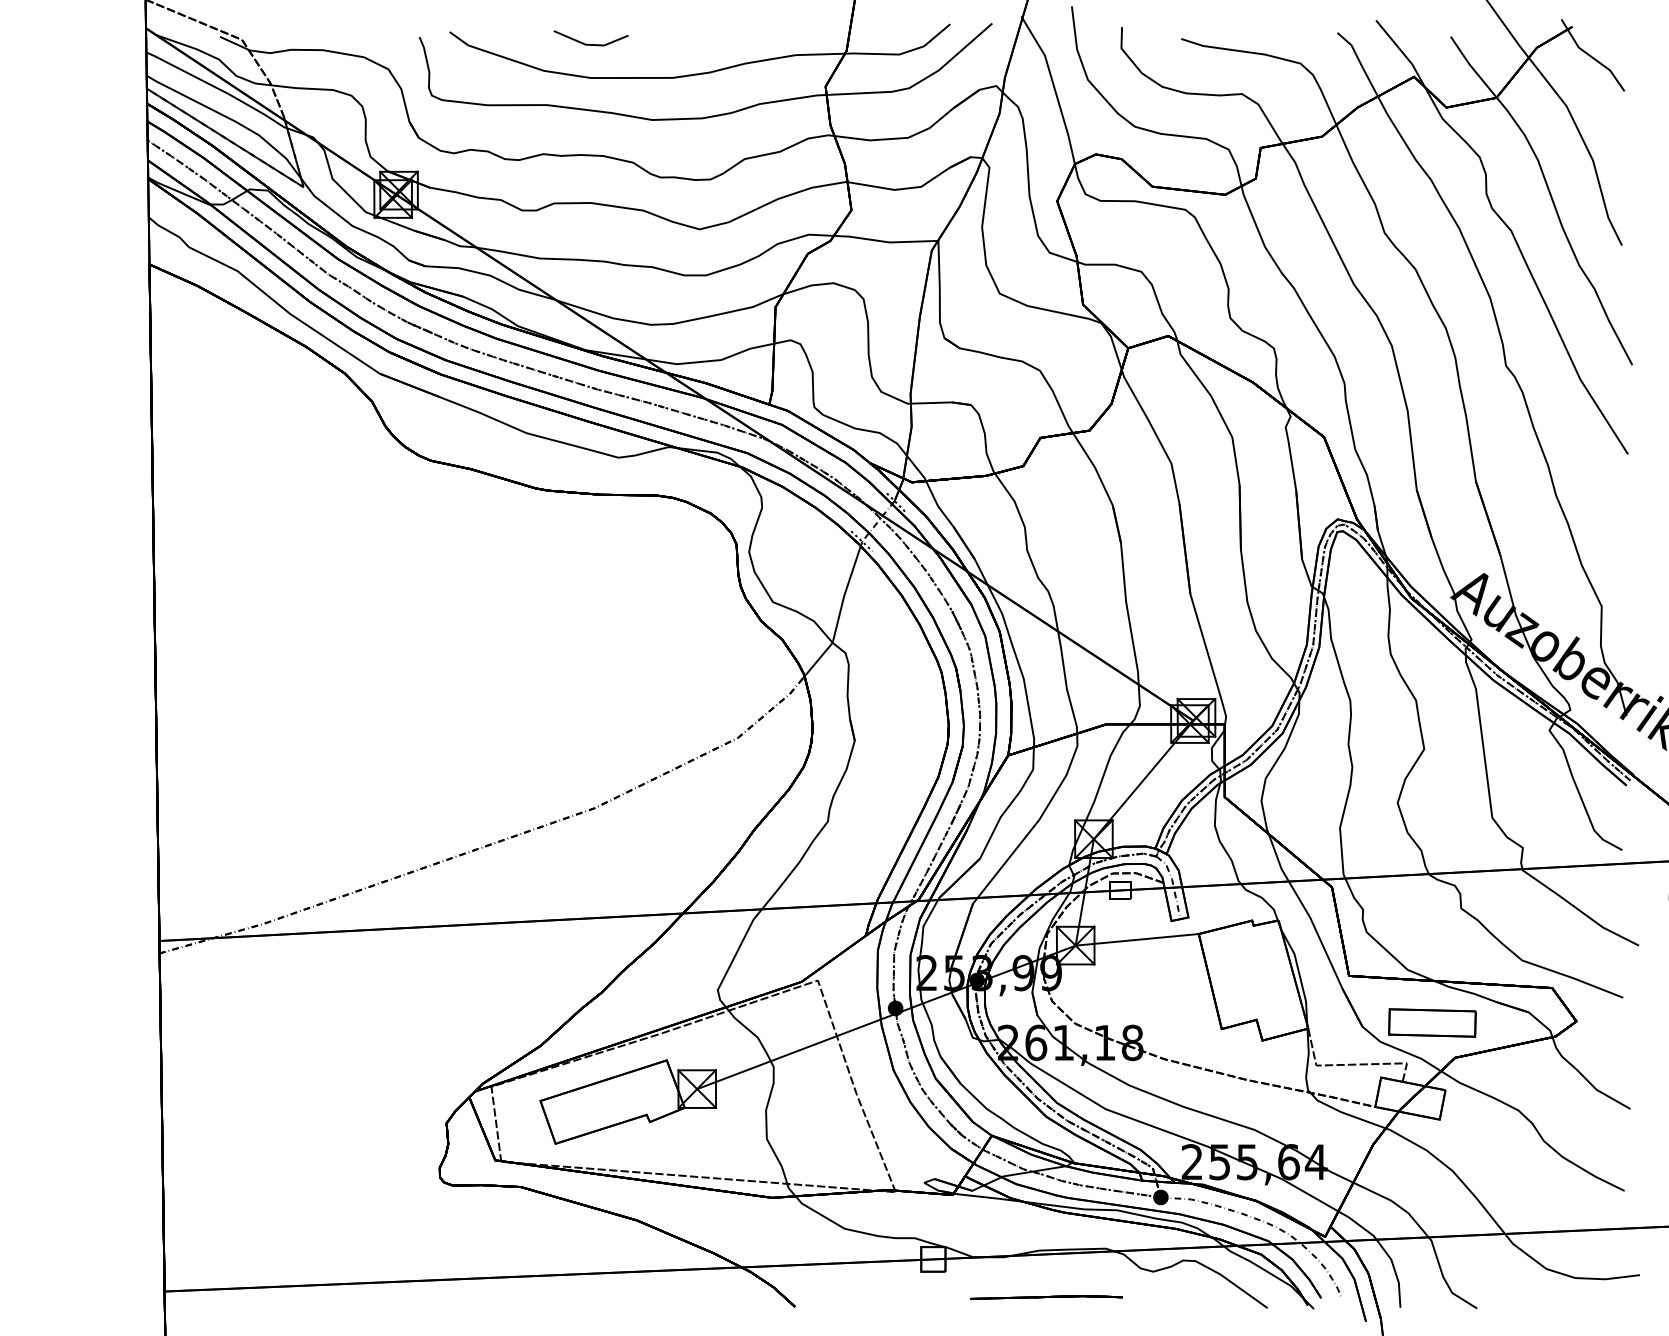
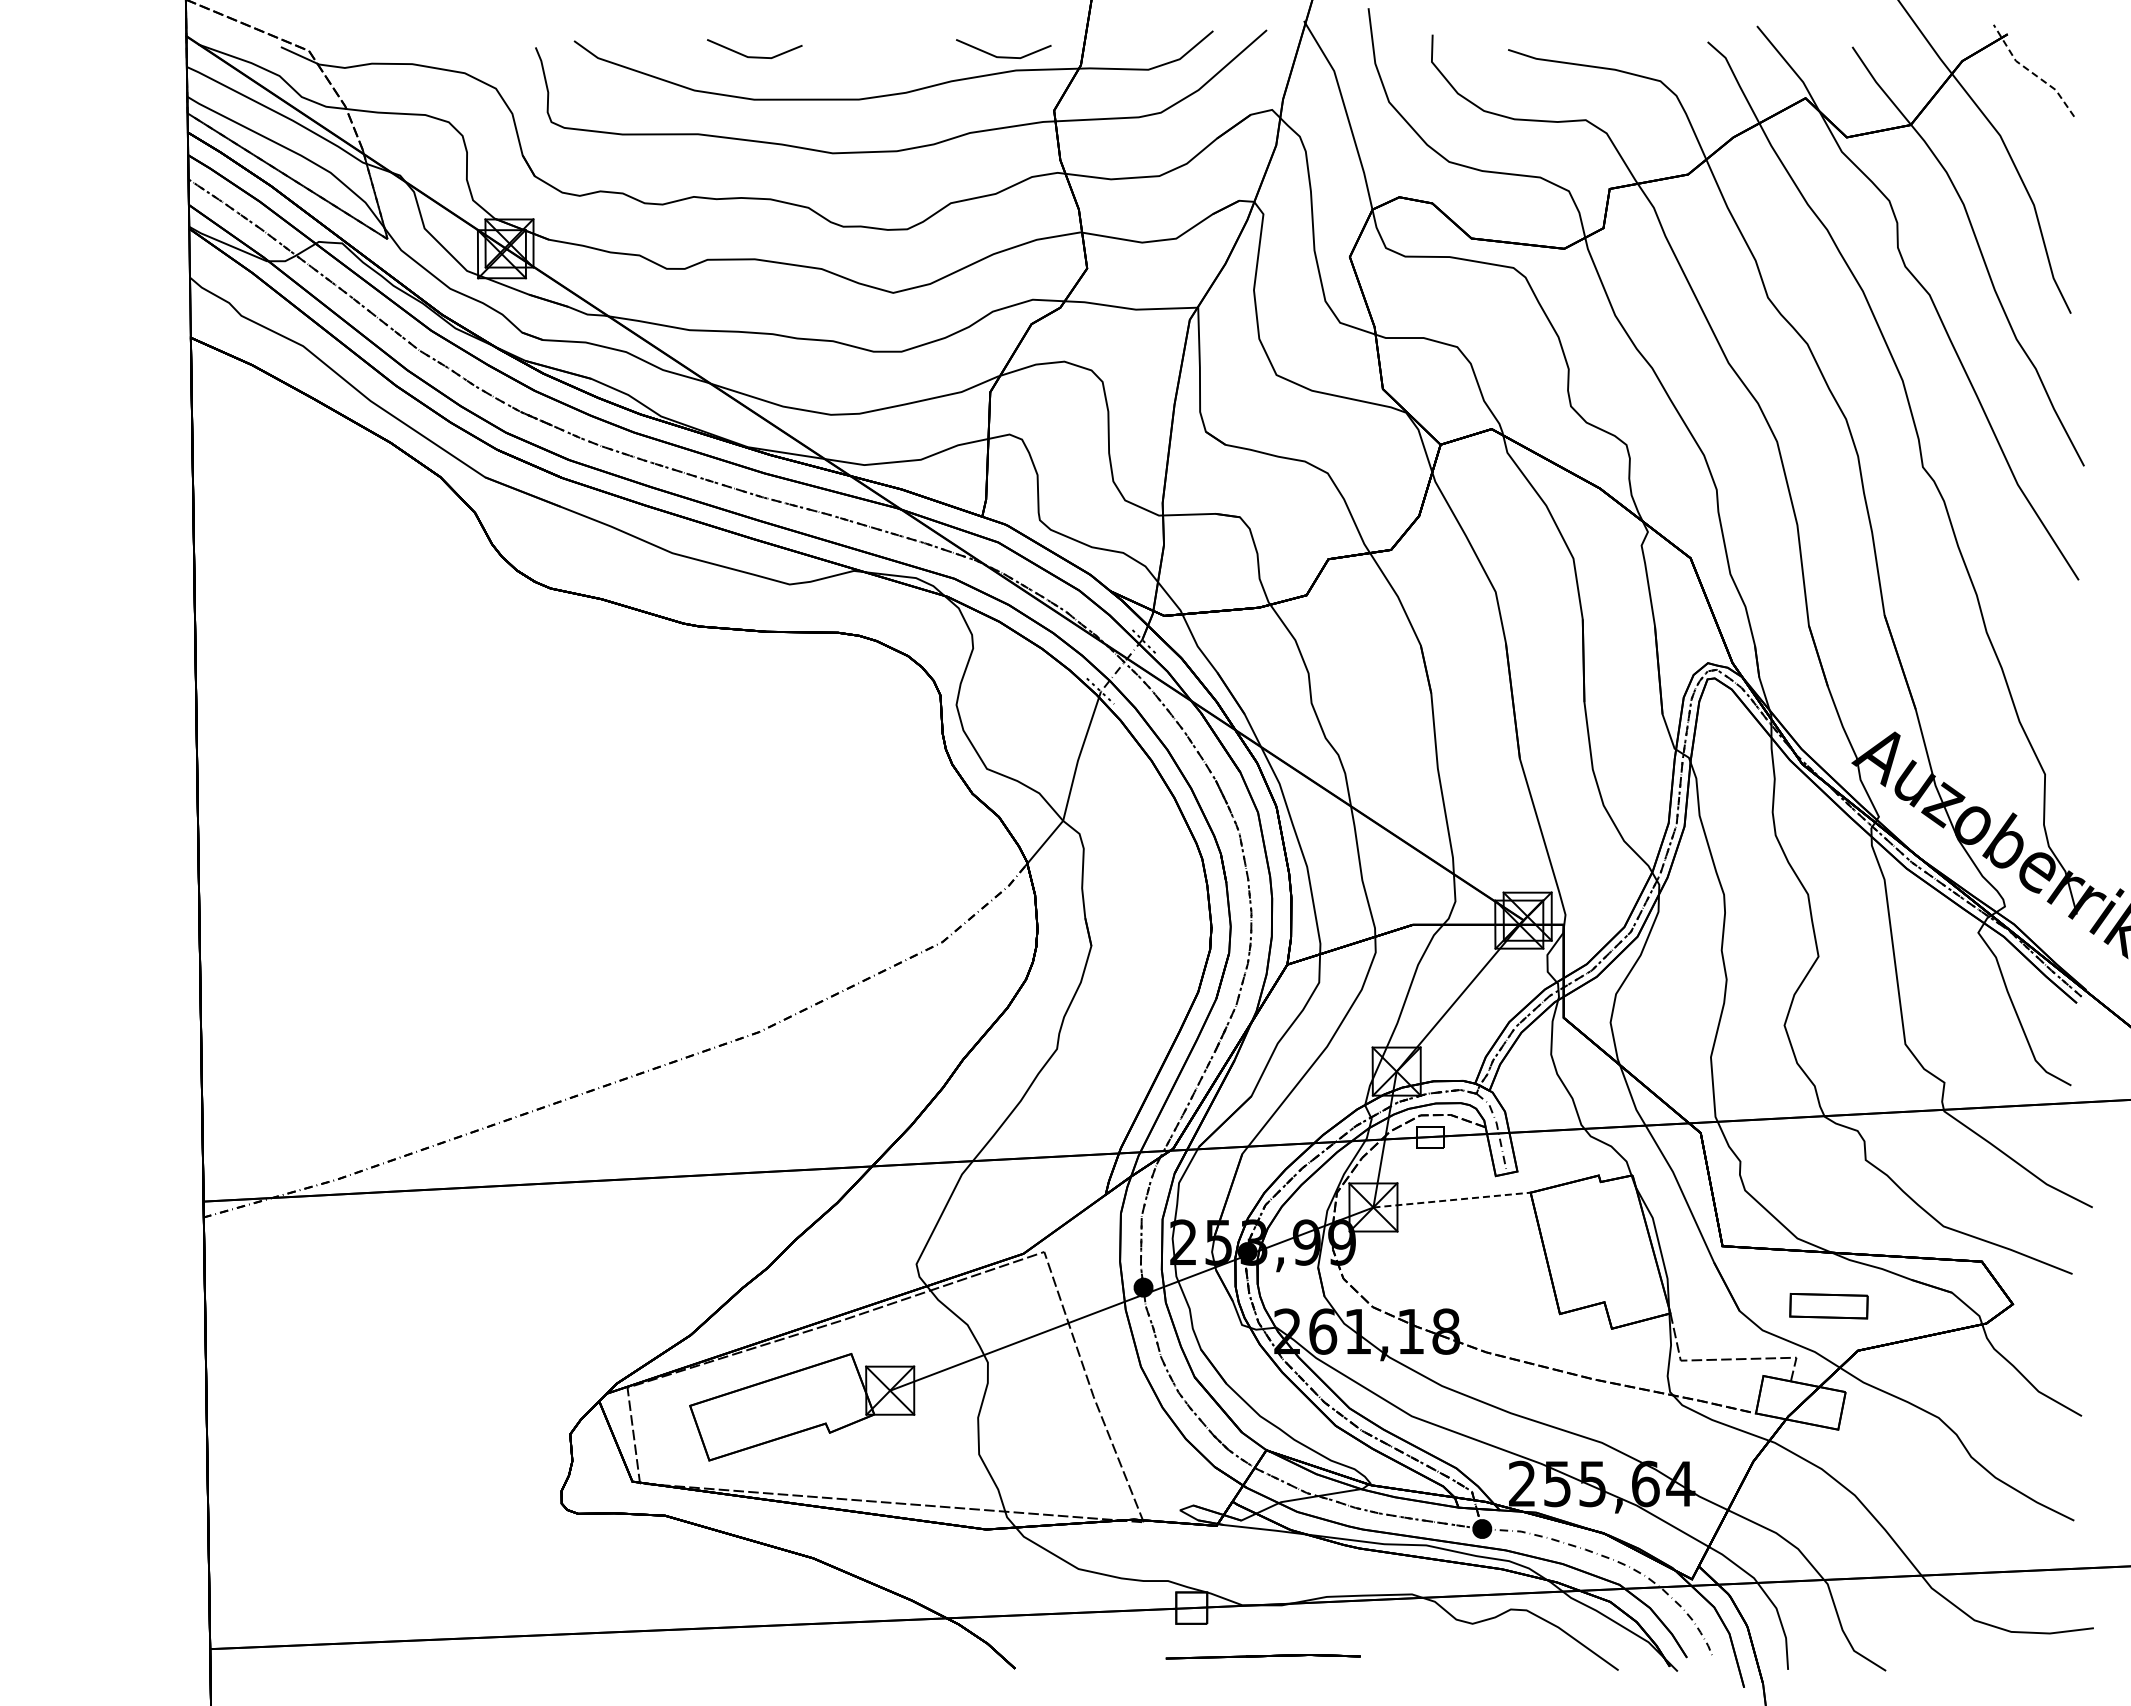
line: (785, 44) -> (1003, 56), added
line: (1591, 56) -> (2031, 72), solid -> dashed
line: (1137, 940) -> (1452, 1200), solid -> dashed
part: (1432, 1022) -> (1828, 1305), size x0.7
part: (1045, 1297) -> (1262, 1656), moved

